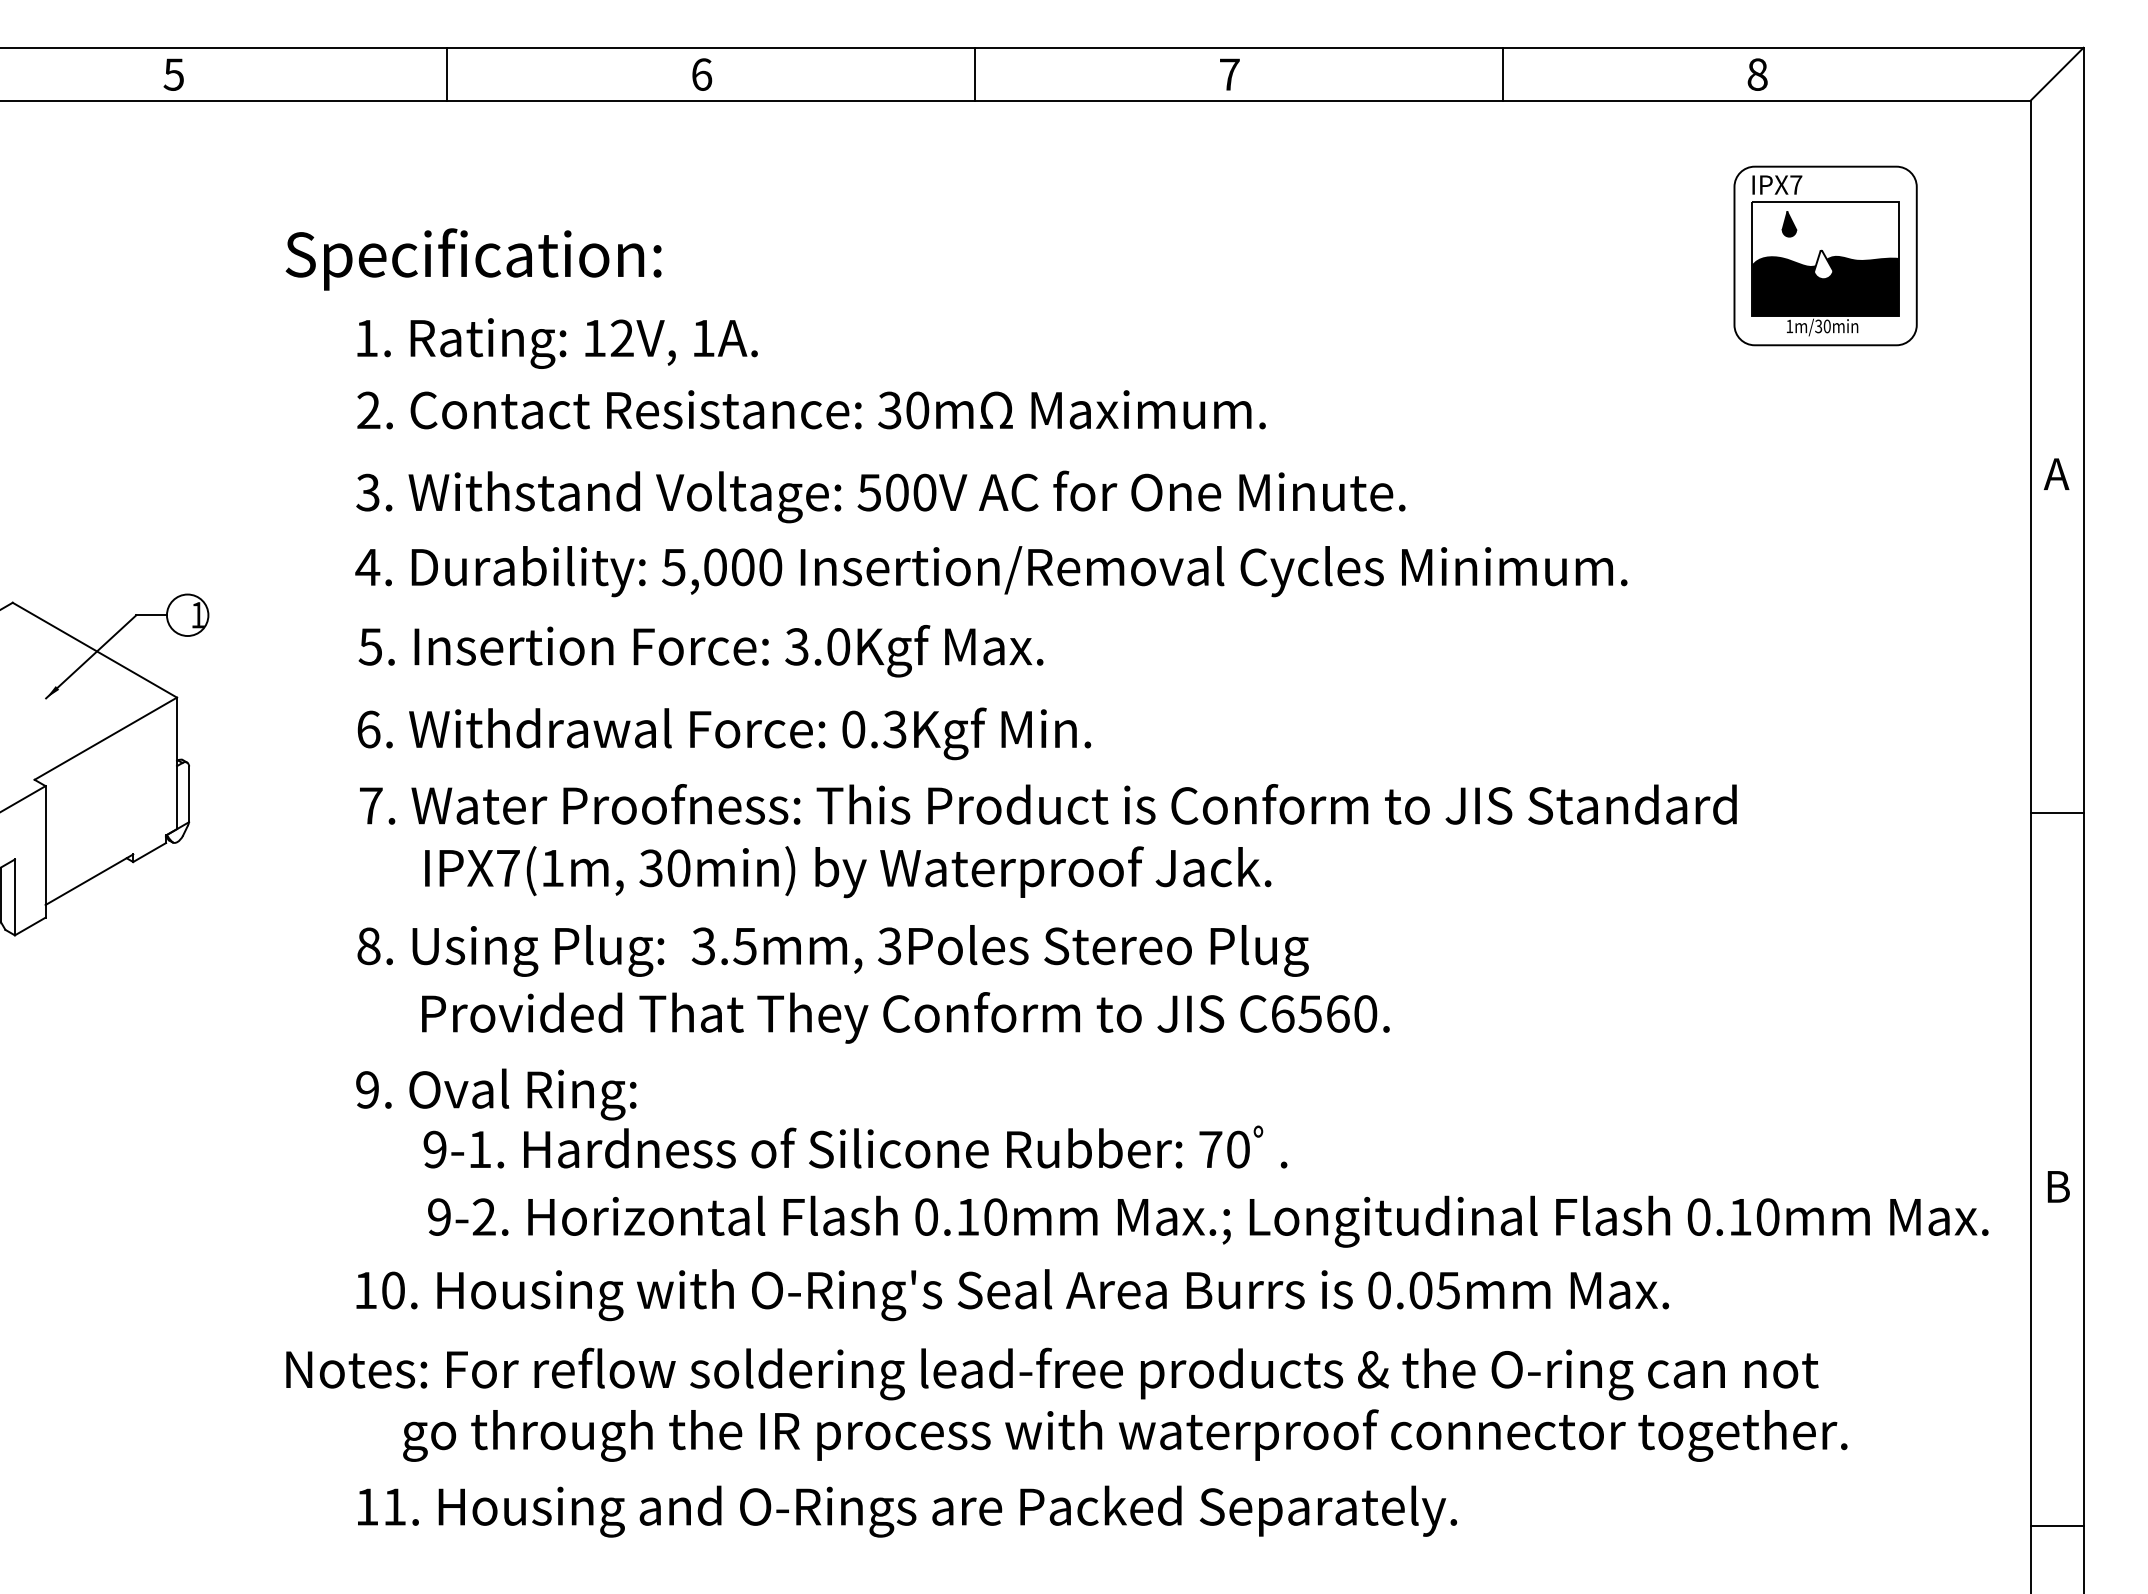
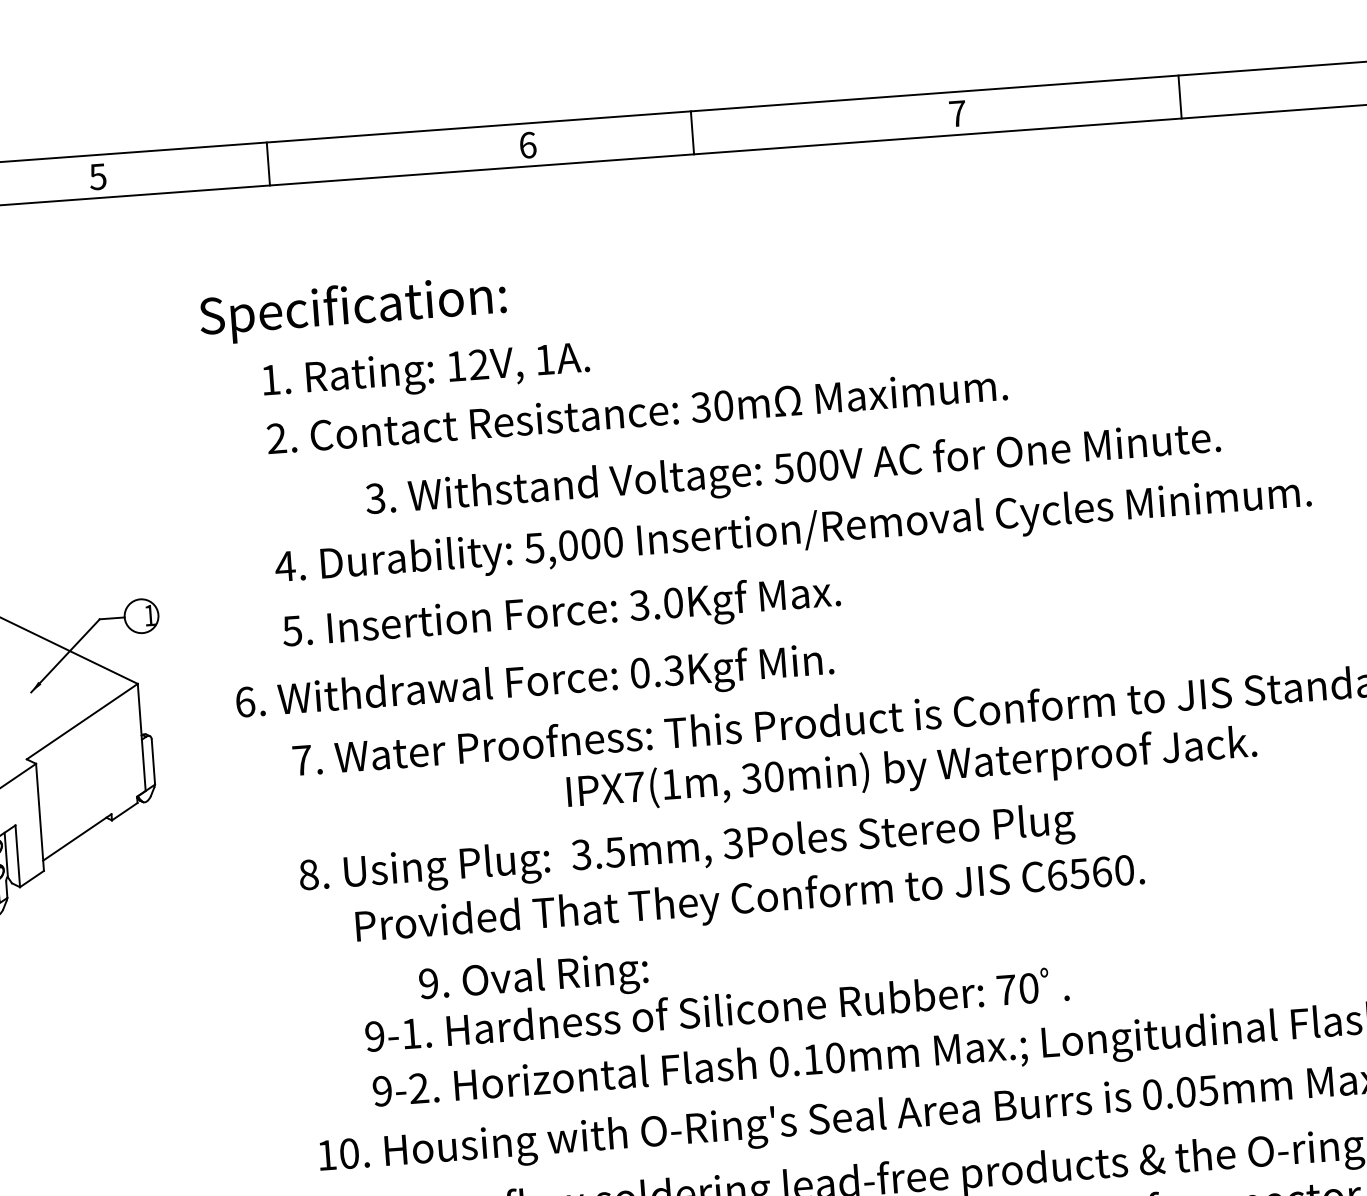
line: (447, 73) -> (268, 163), moved
line: (975, 73) -> (692, 132), moved
text: (880, 496) -> (793, 471), moved
text: (724, 733) -> (535, 684), moved
text: (848, 872) -> (912, 770), moved
text: (496, 1094) -> (534, 979), moved

